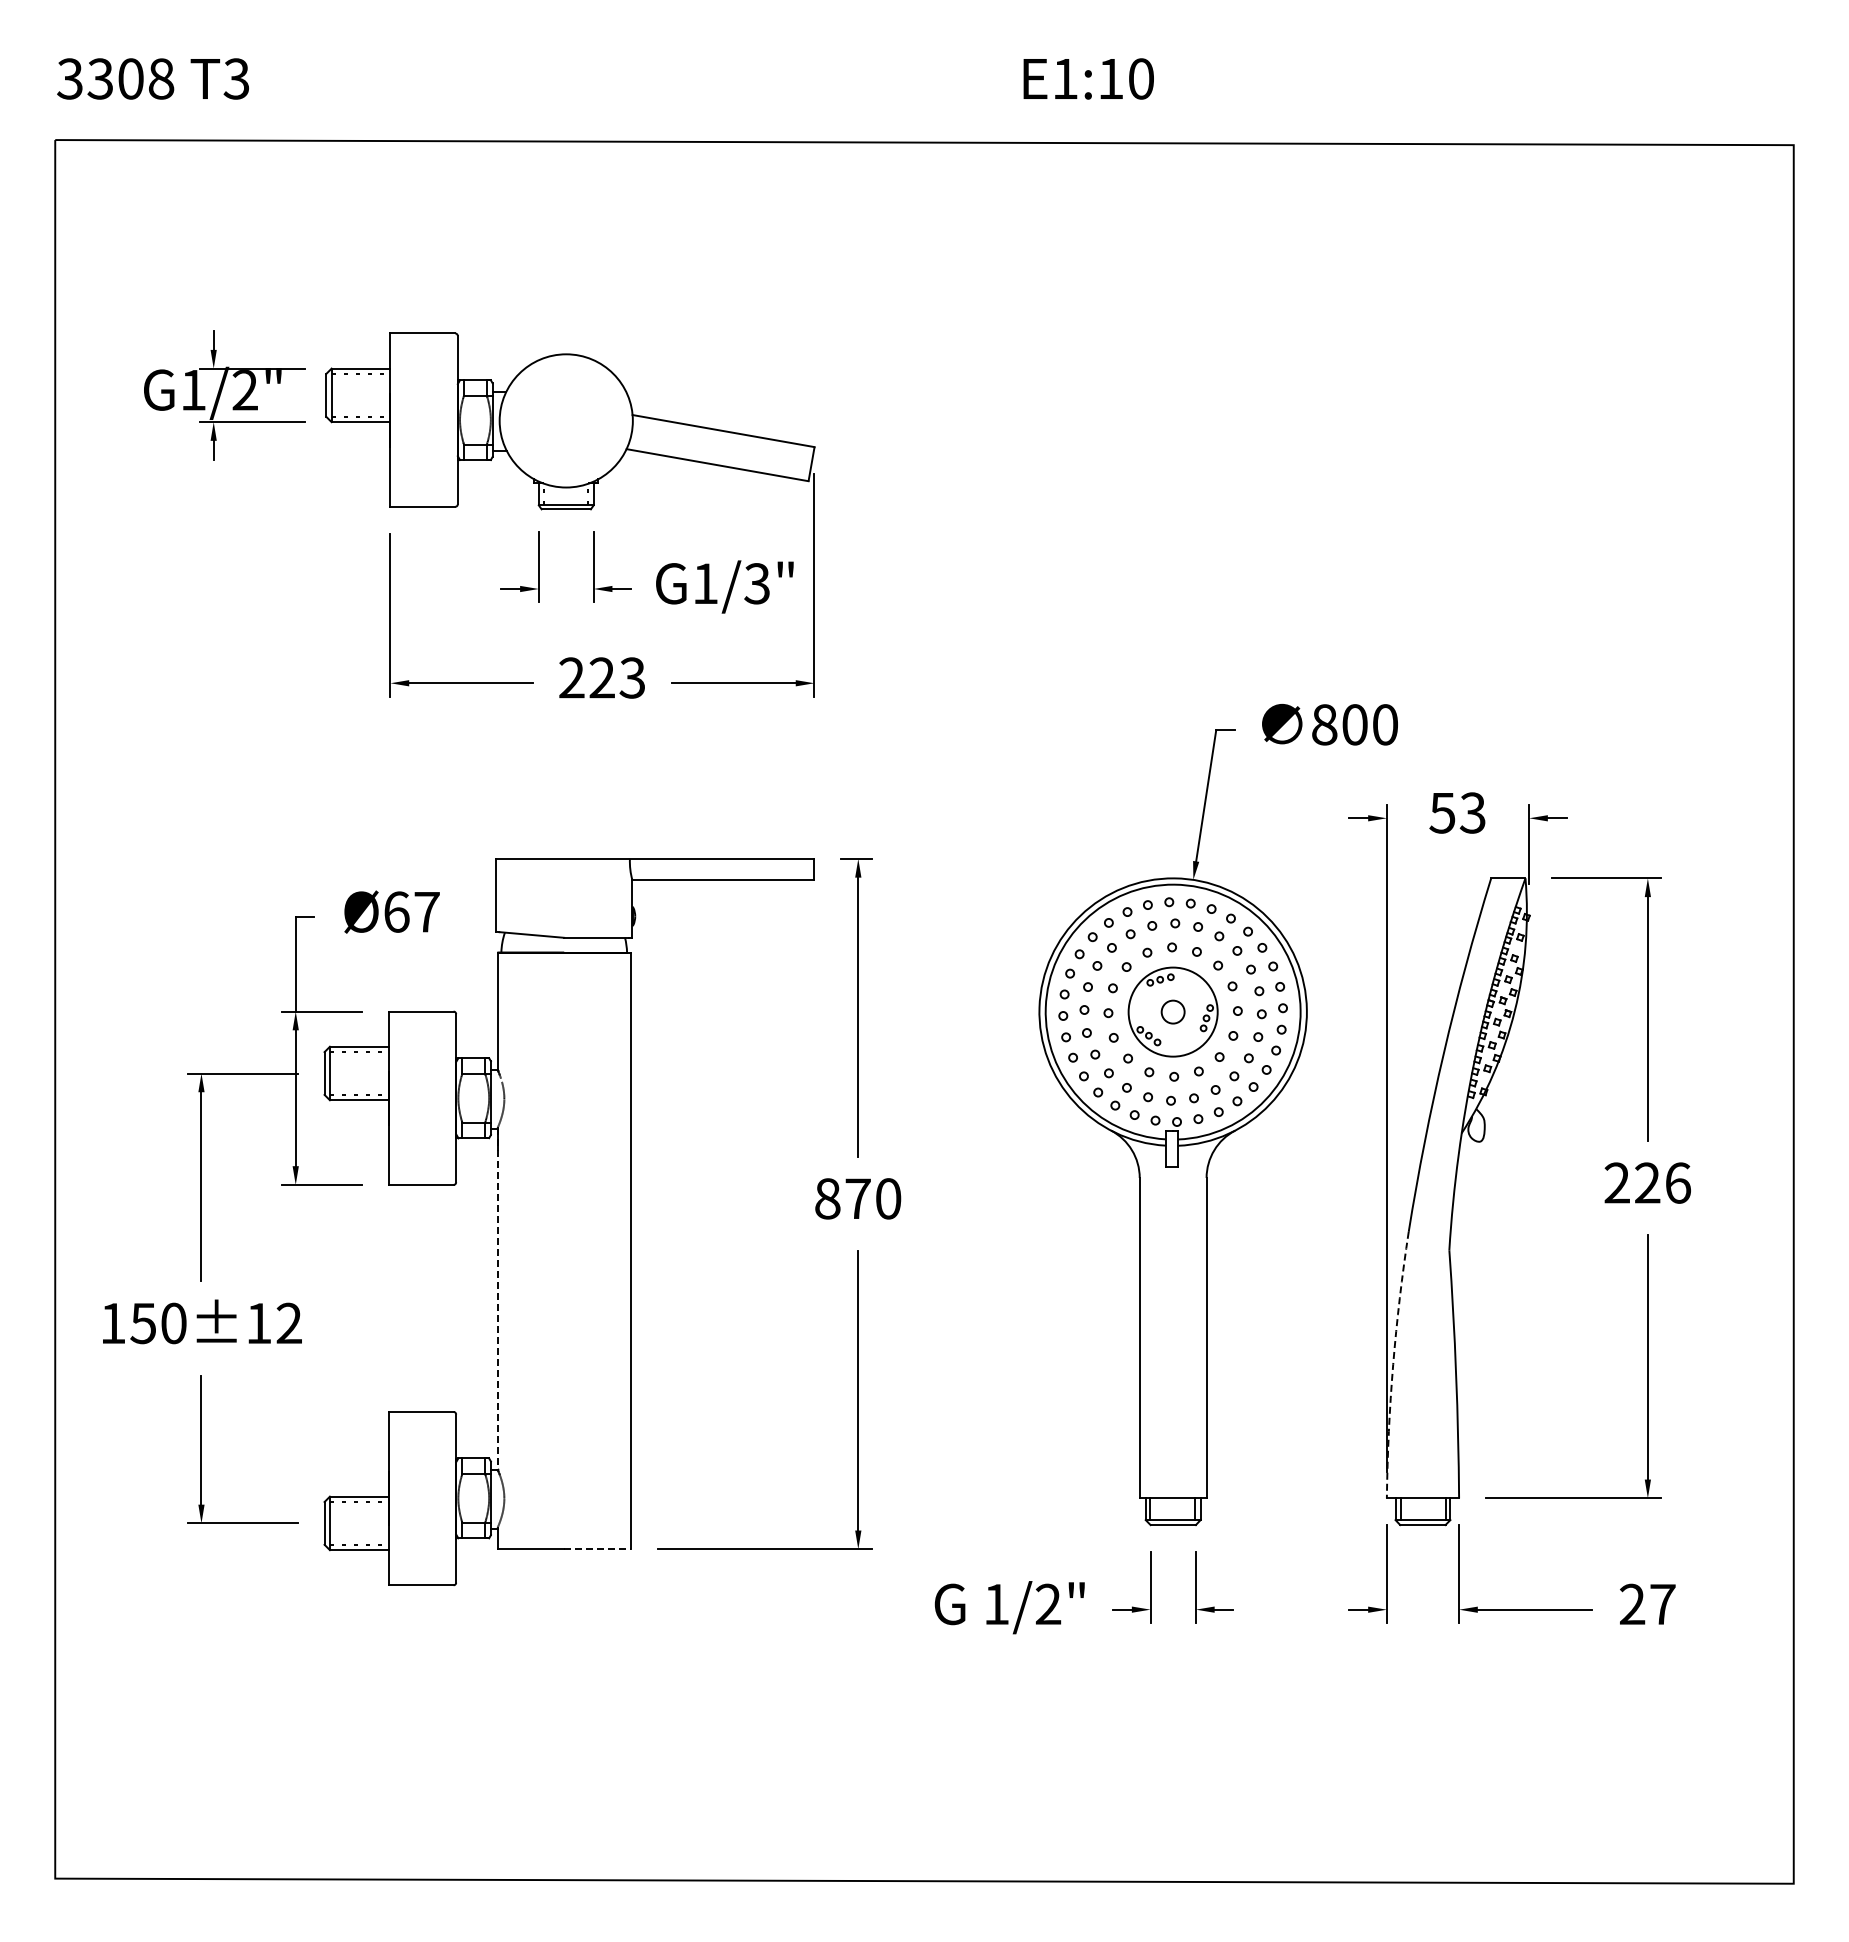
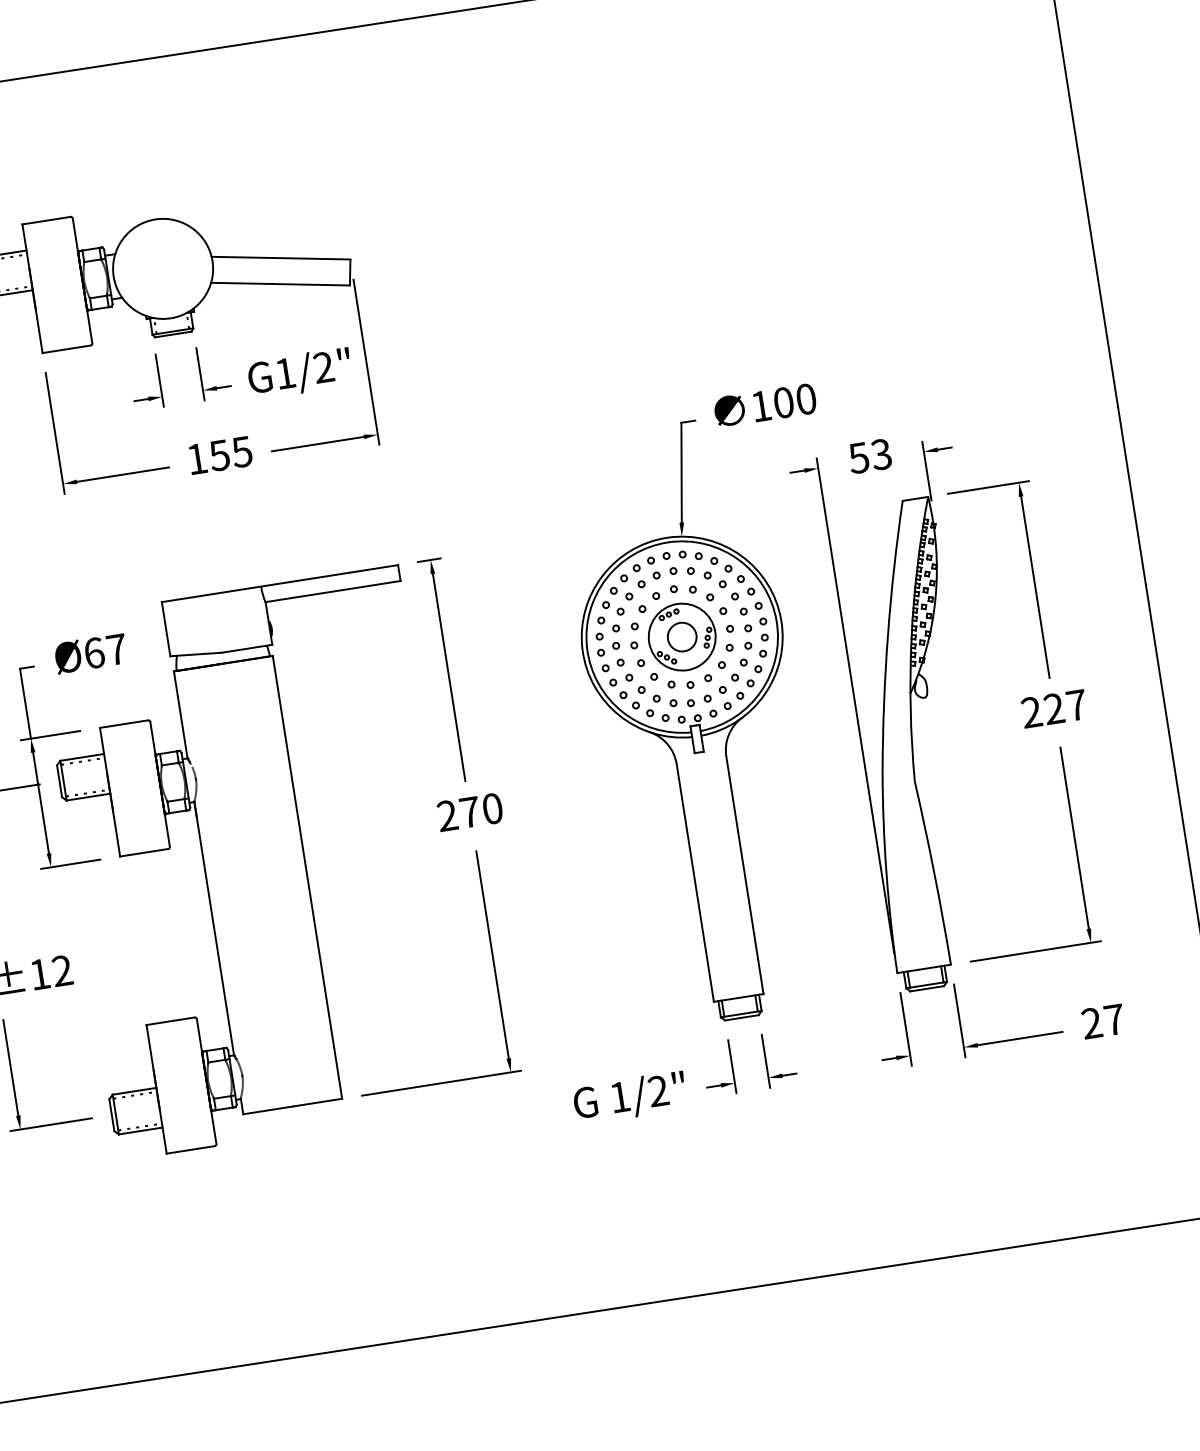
text: (756, 583) -> (323, 367), G1/3" -> G1/2"
text: (602, 677) -> (219, 455), 223 -> 155
text: (1324, 724) -> (761, 406), 800 -> 100
circle: (1173, 1012) -> (682, 637), size x1.67
text: (1677, 1182) -> (1076, 704), 226 -> 227
text: (827, 1198) -> (447, 815), 870 -> 270
line: (497, 1298) -> (214, 928), dashed -> solid
arc: (1393, 1364) -> (886, 873), dashed -> solid
line: (598, 1549) -> (318, 1102), dashed -> solid

